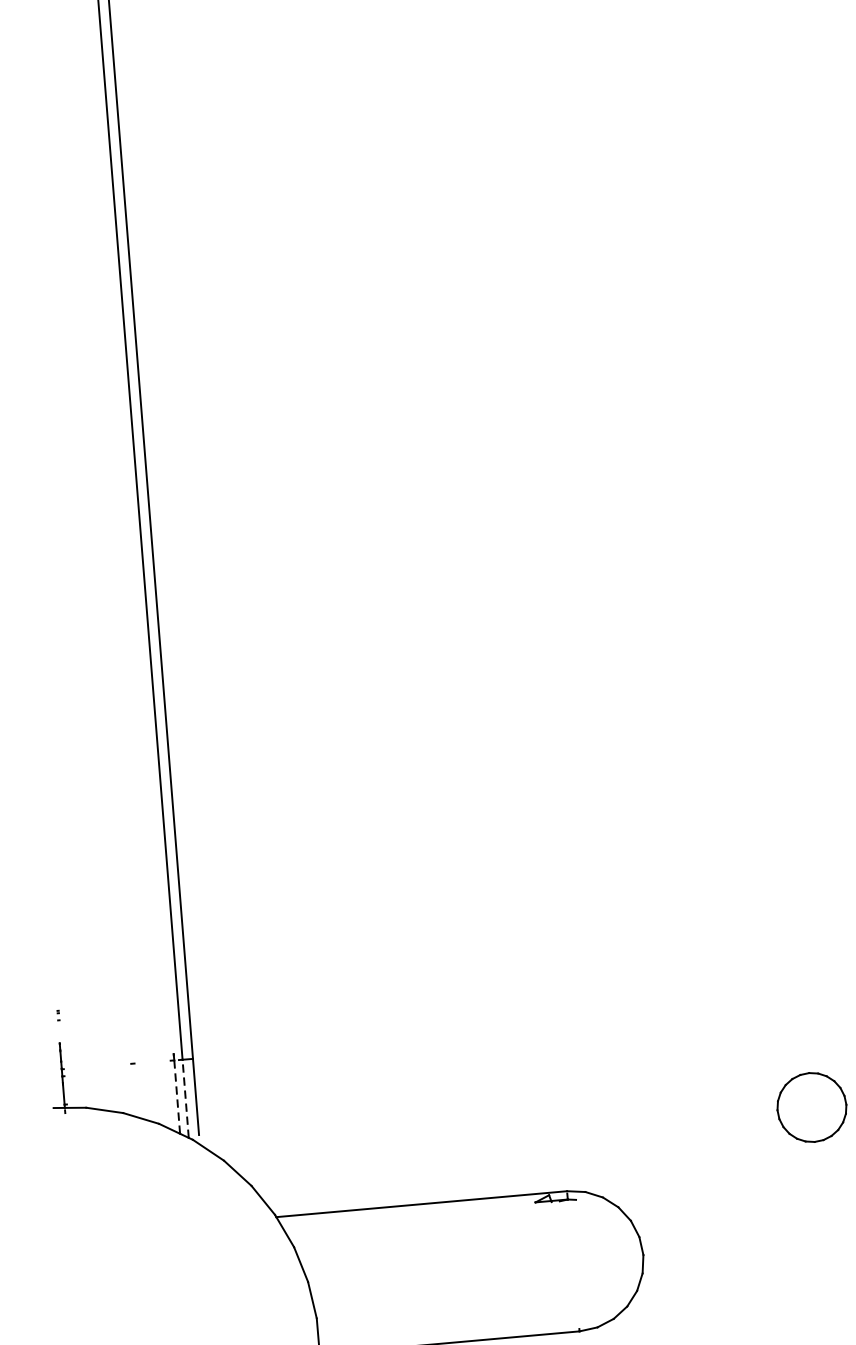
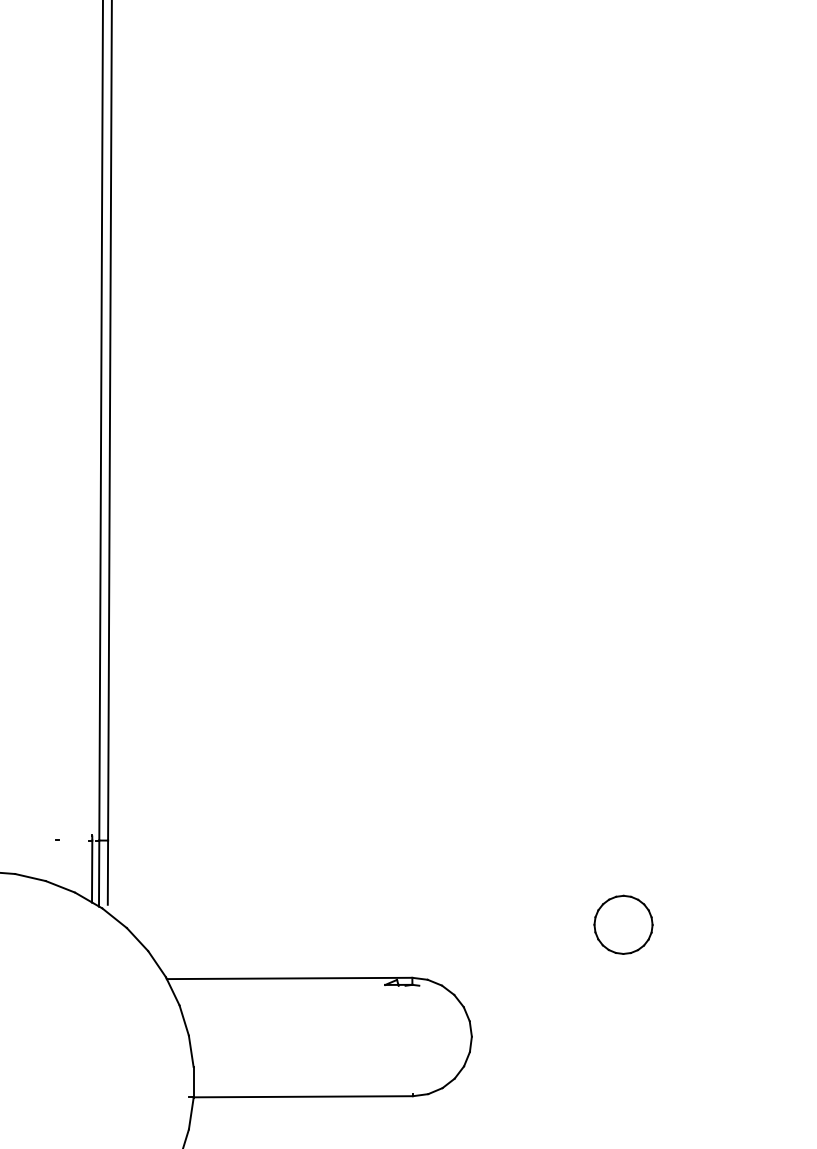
line: (177, 1097) -> (92, 871), dashed -> solid
line: (186, 1098) -> (99, 873), dashed -> solid

